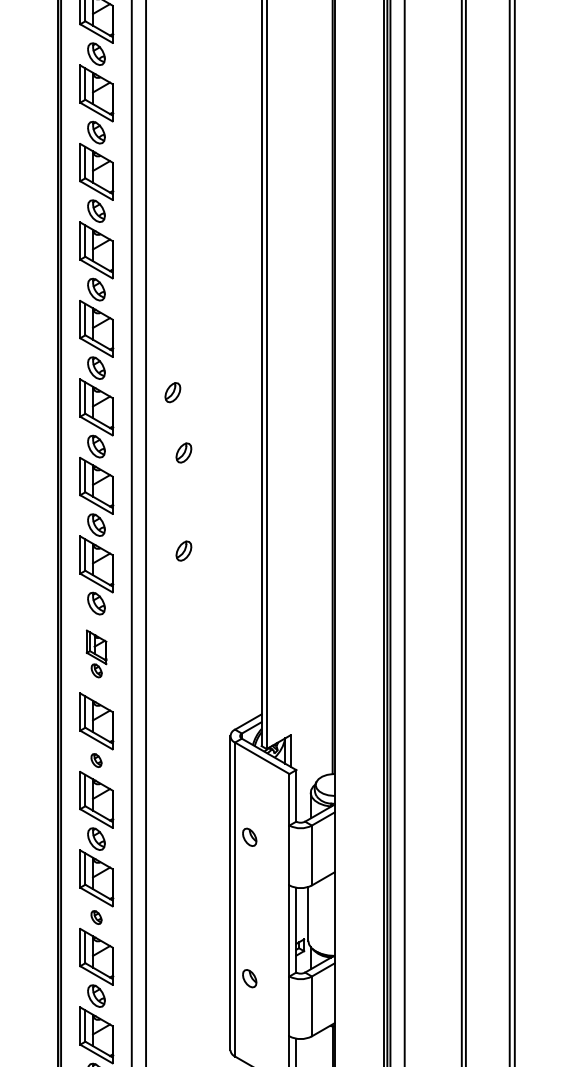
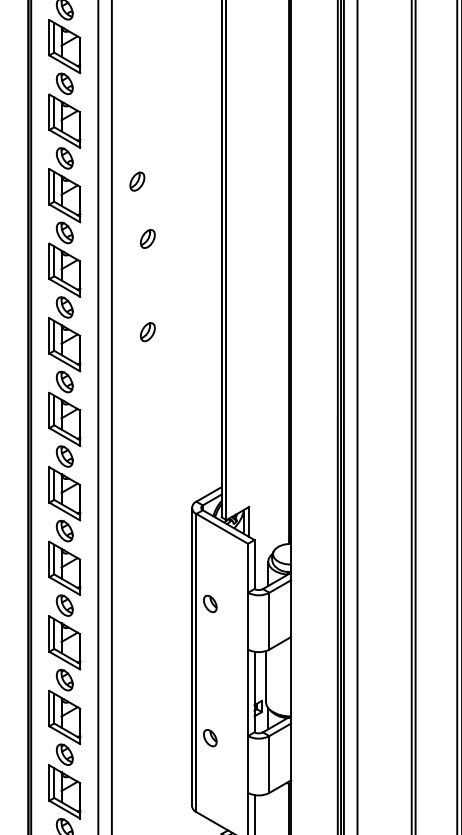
part: (96, 653) -> (64, 429), size x1.67
part: (96, 760) -> (64, 530), size x1.67
part: (96, 917) -> (64, 680), size x1.67

